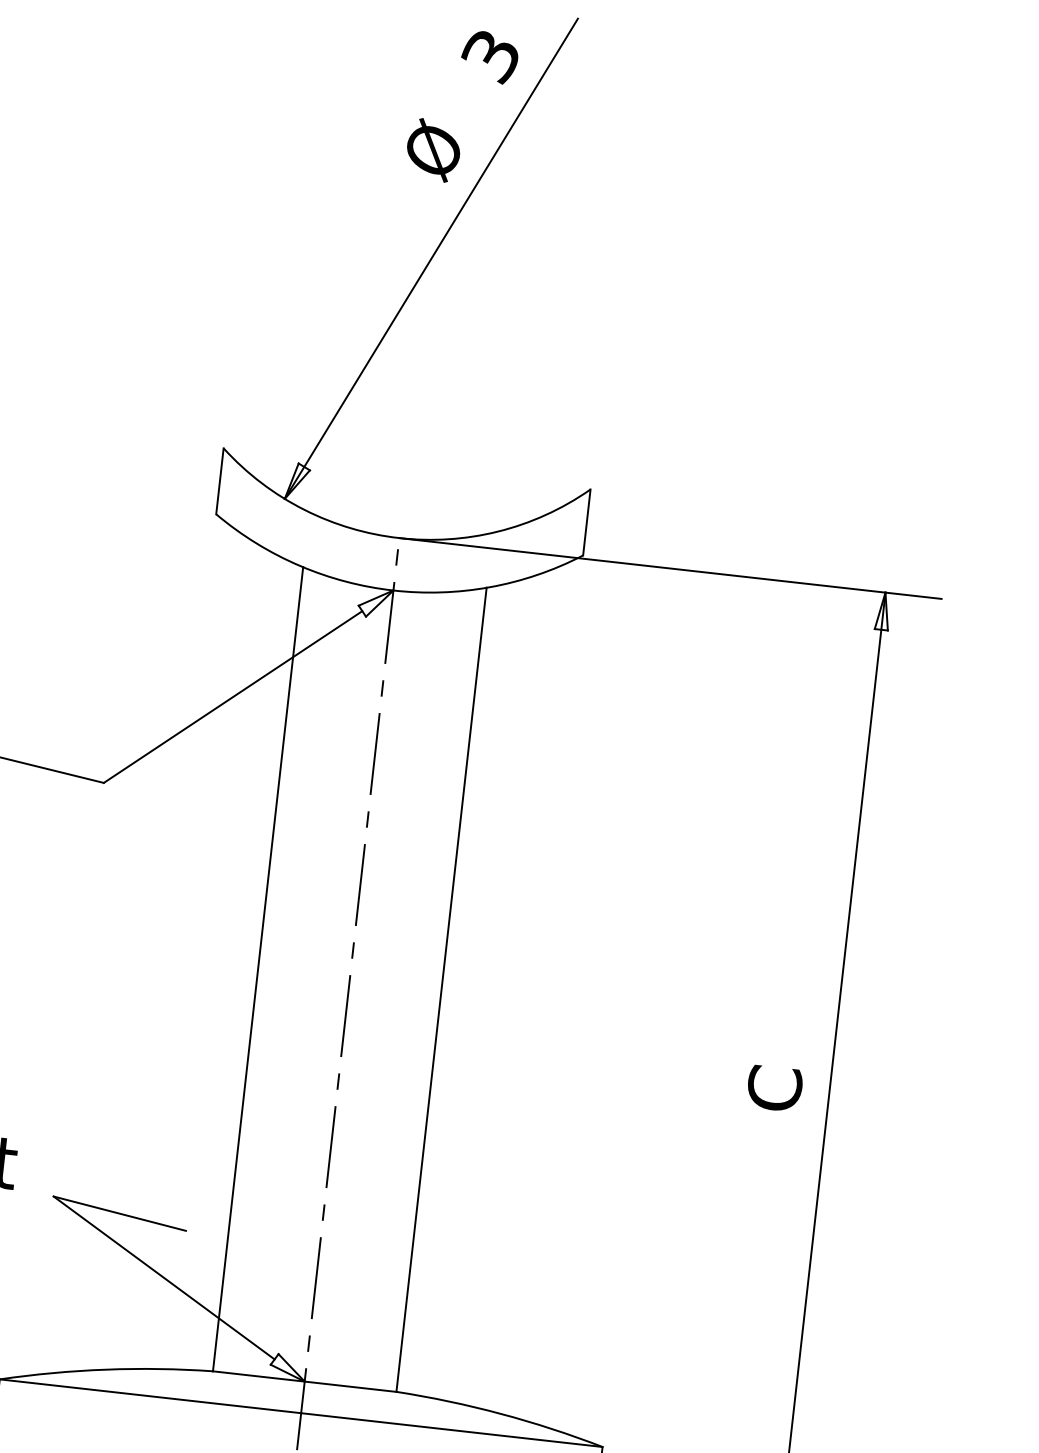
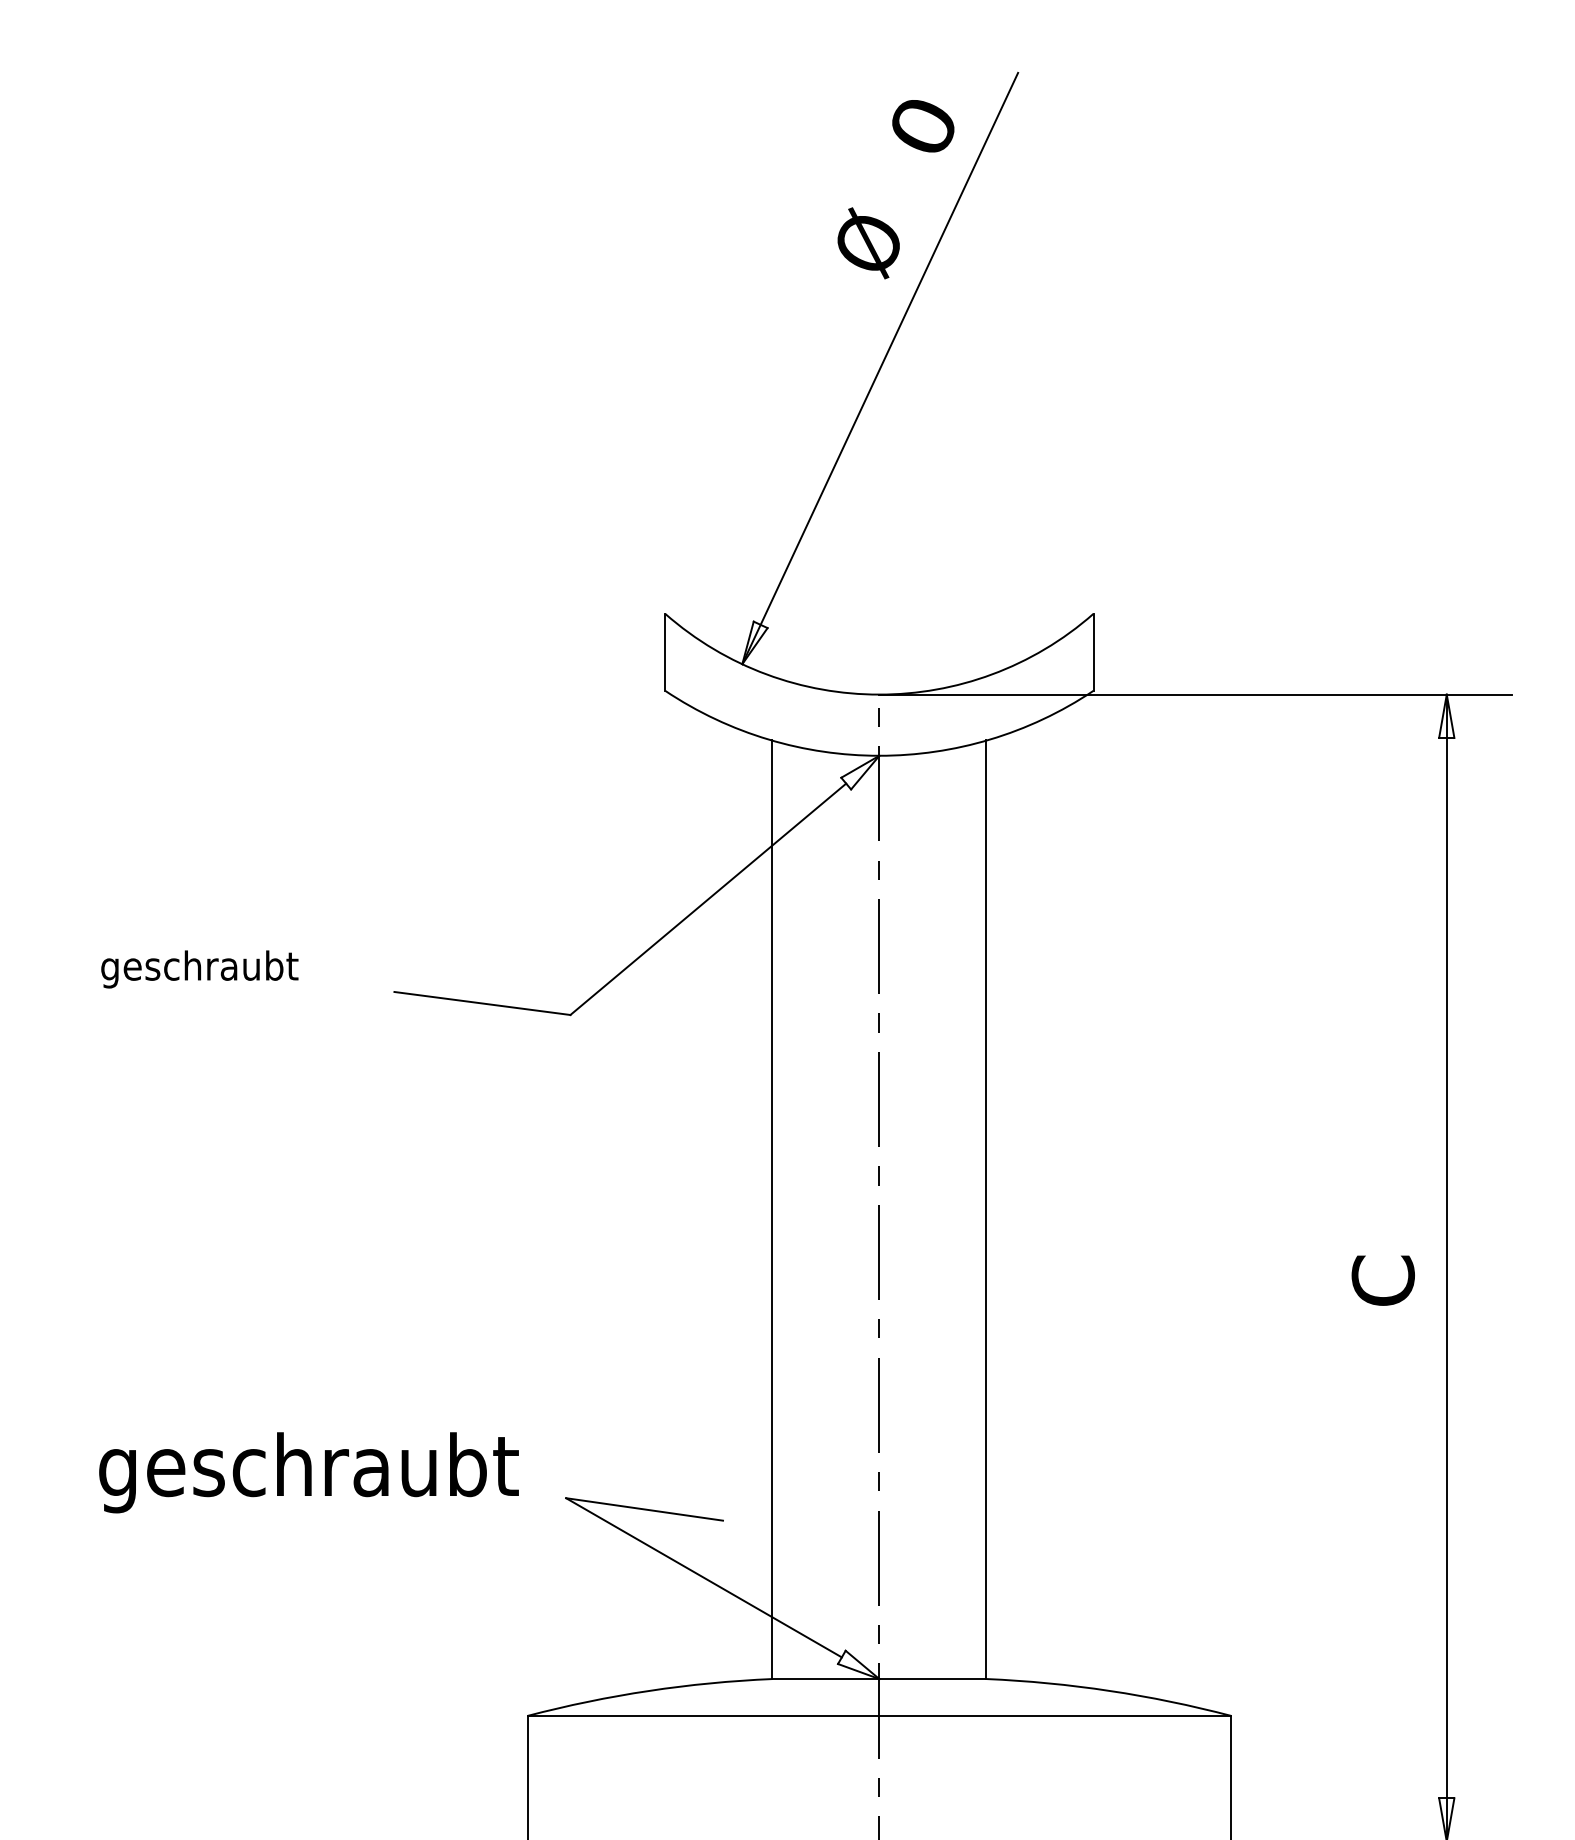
text: (489, 57) -> (921, 128), 3 -> 0

